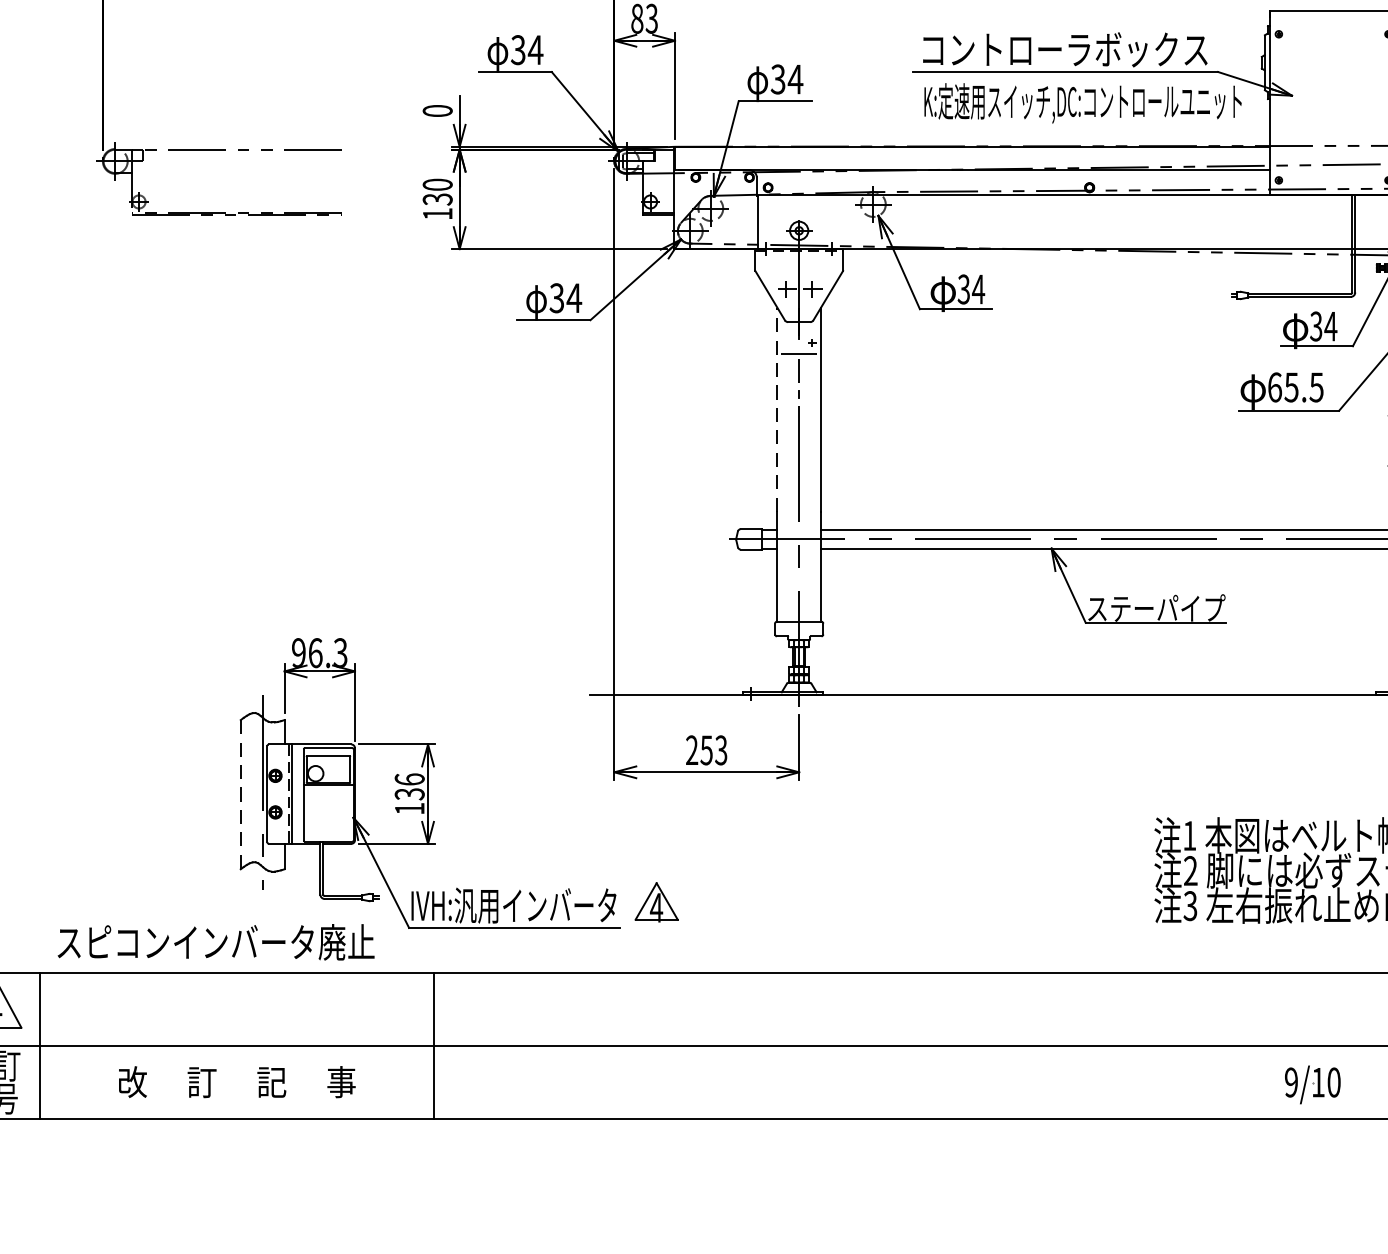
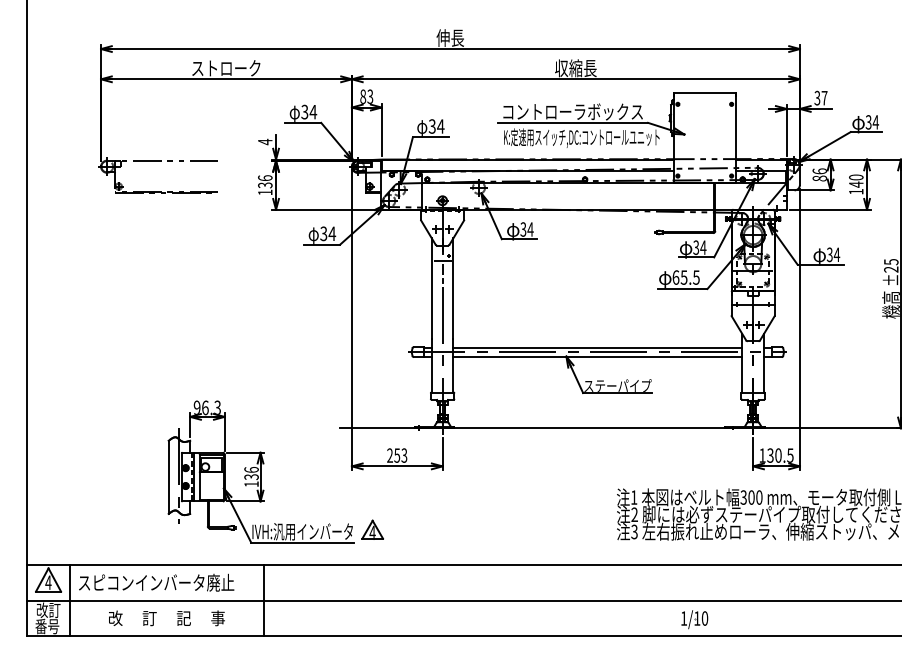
text: (438, 109) -> (265, 141), 0 -> 4
text: (438, 183) -> (265, 177), 130 -> 136
line: (776, 409) -> (431, 288), dashed -> solid
line: (240, 794) -> (168, 477), dashed -> solid
text: (215, 941) -> (156, 582), moved
text: (1290, 1082) -> (683, 618), 9/10 -> 1/10

